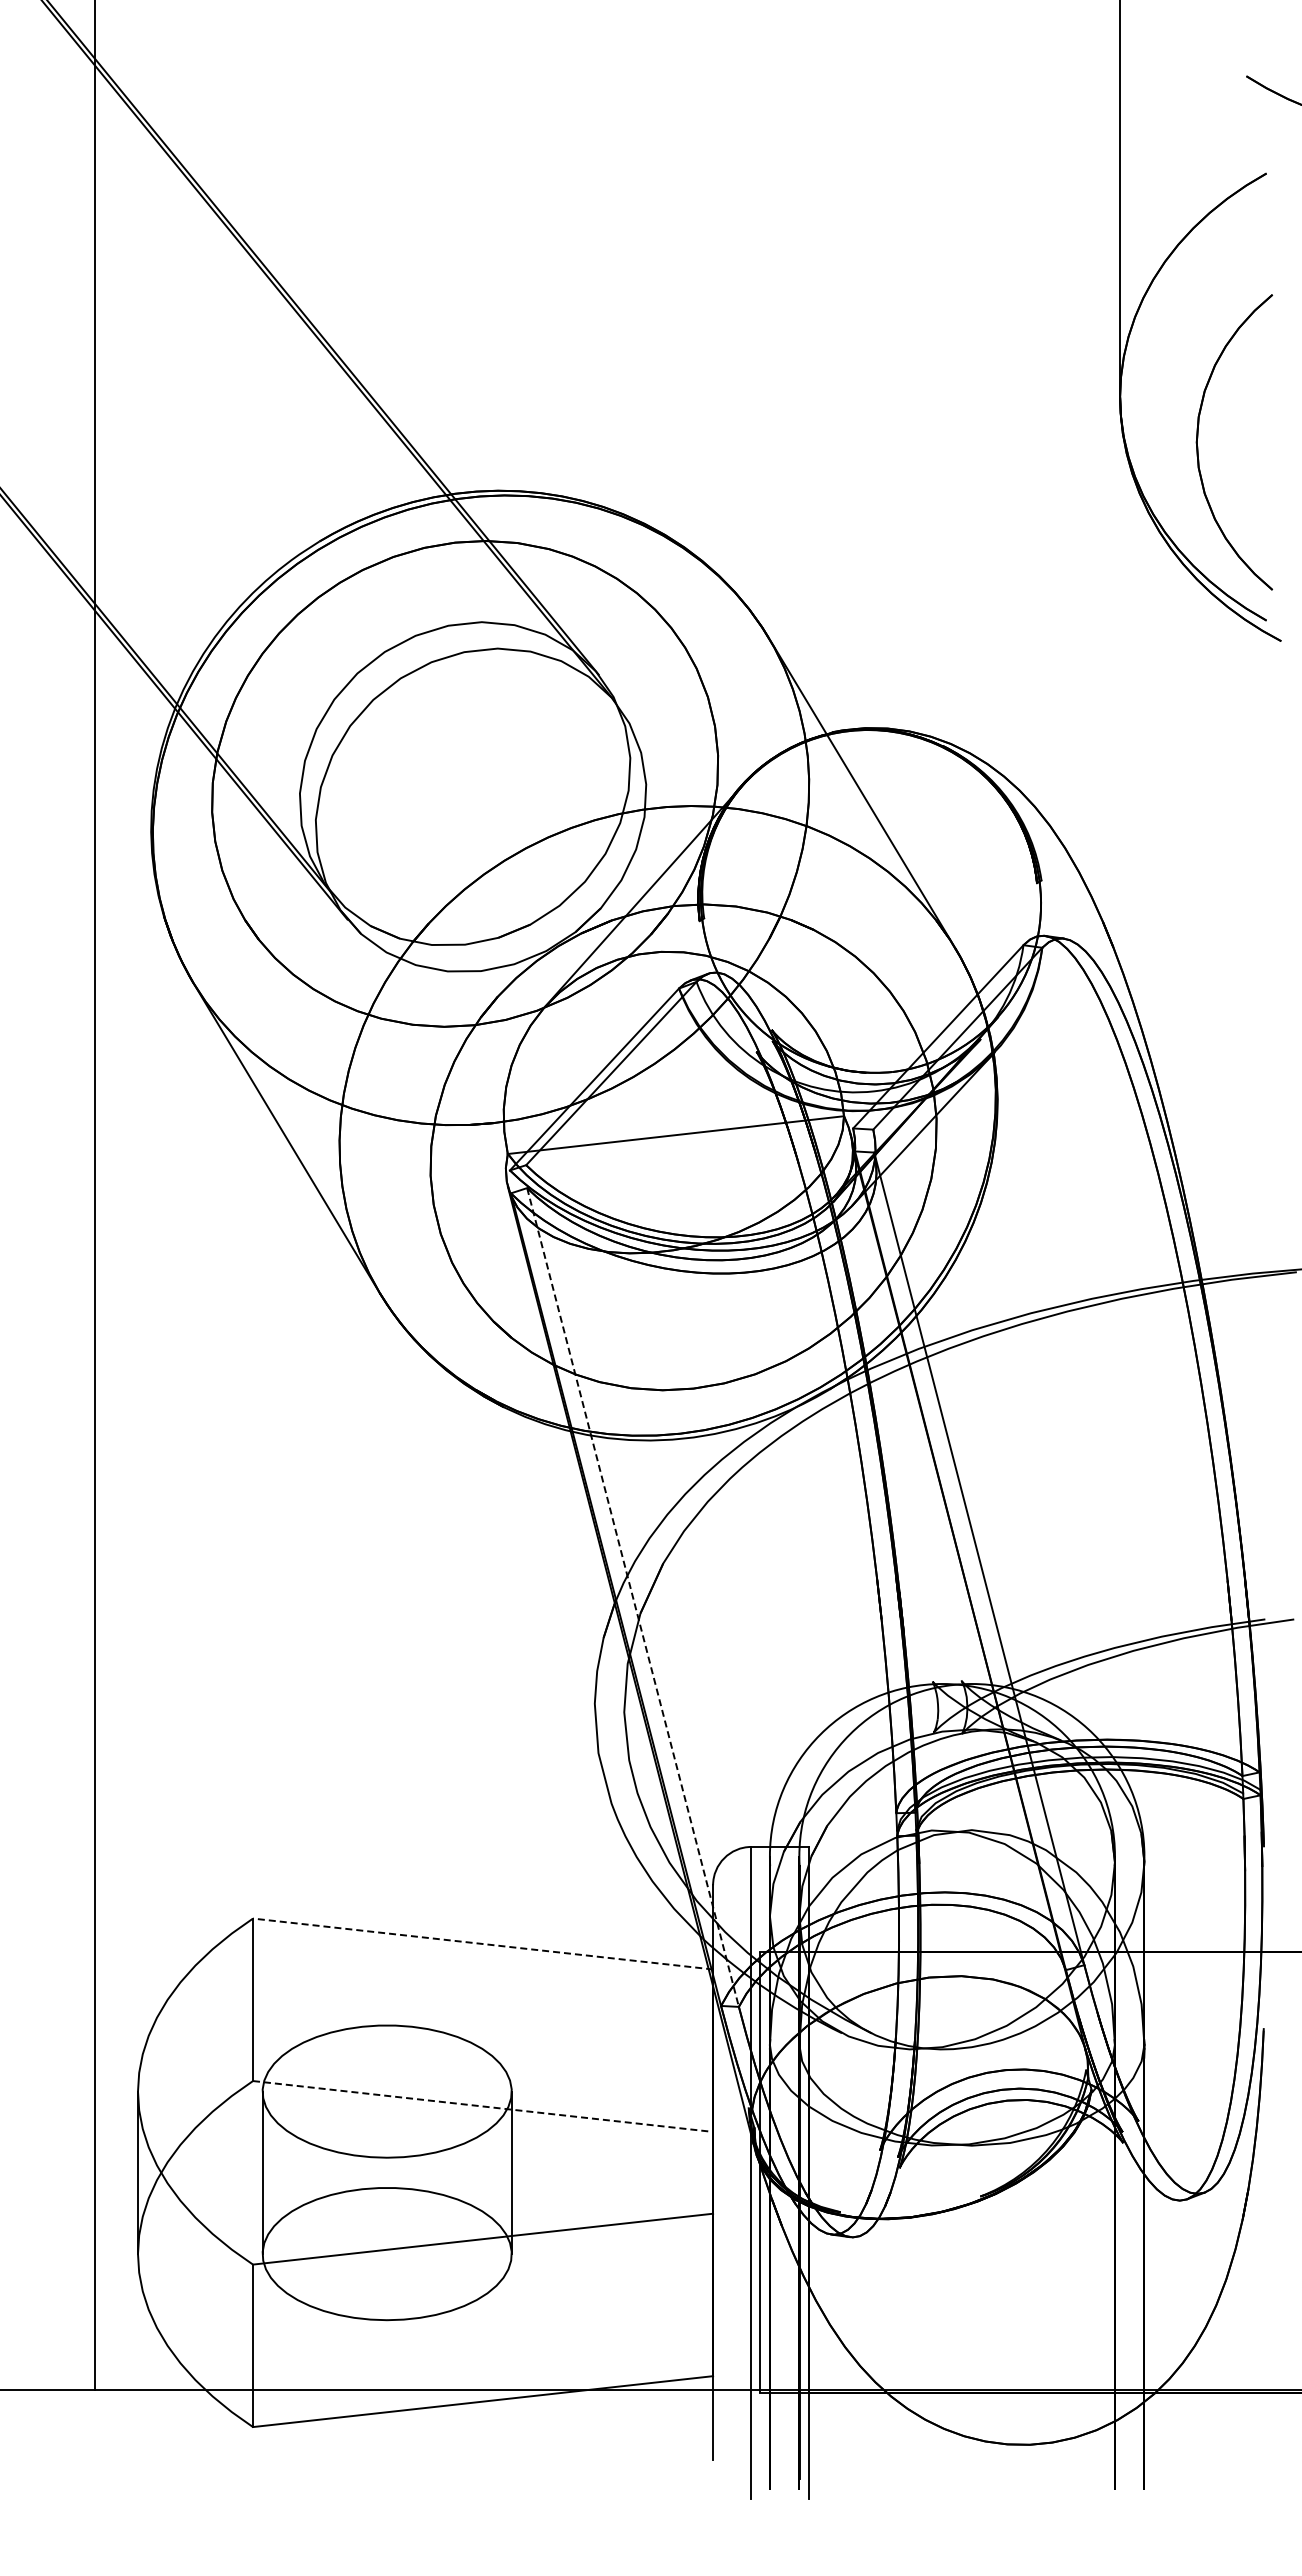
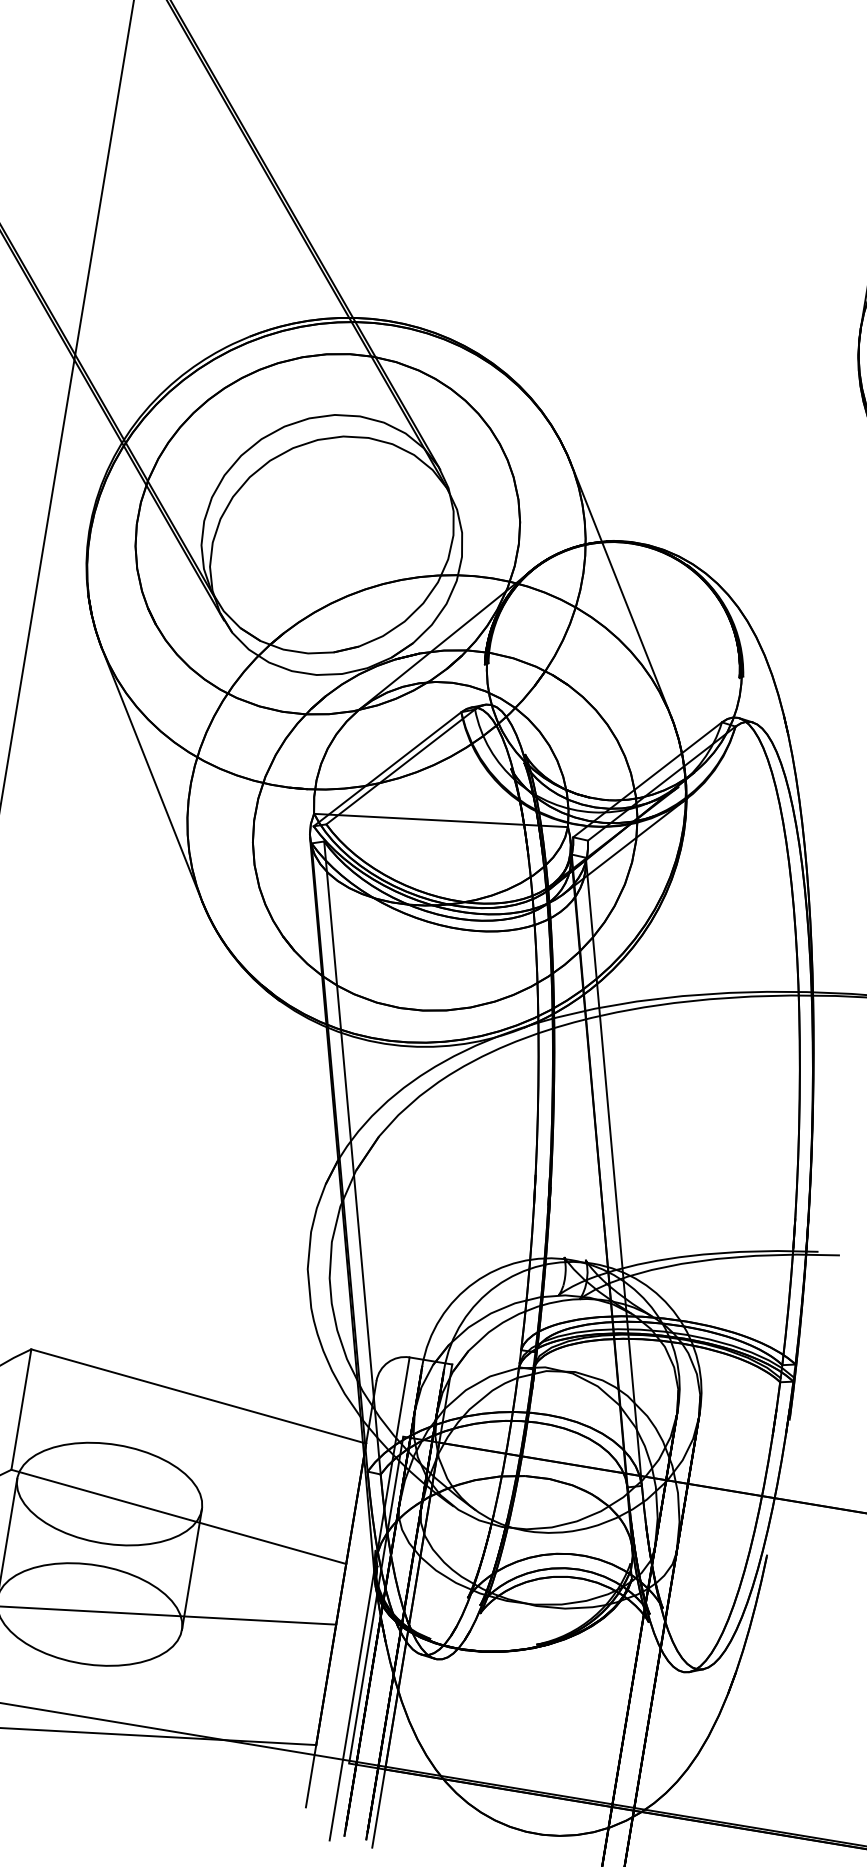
line: (633, 1597) -> (352, 1158), dashed -> solid
line: (482, 1943) -> (198, 1396), dashed -> solid
line: (483, 2106) -> (179, 1516), dashed -> solid

